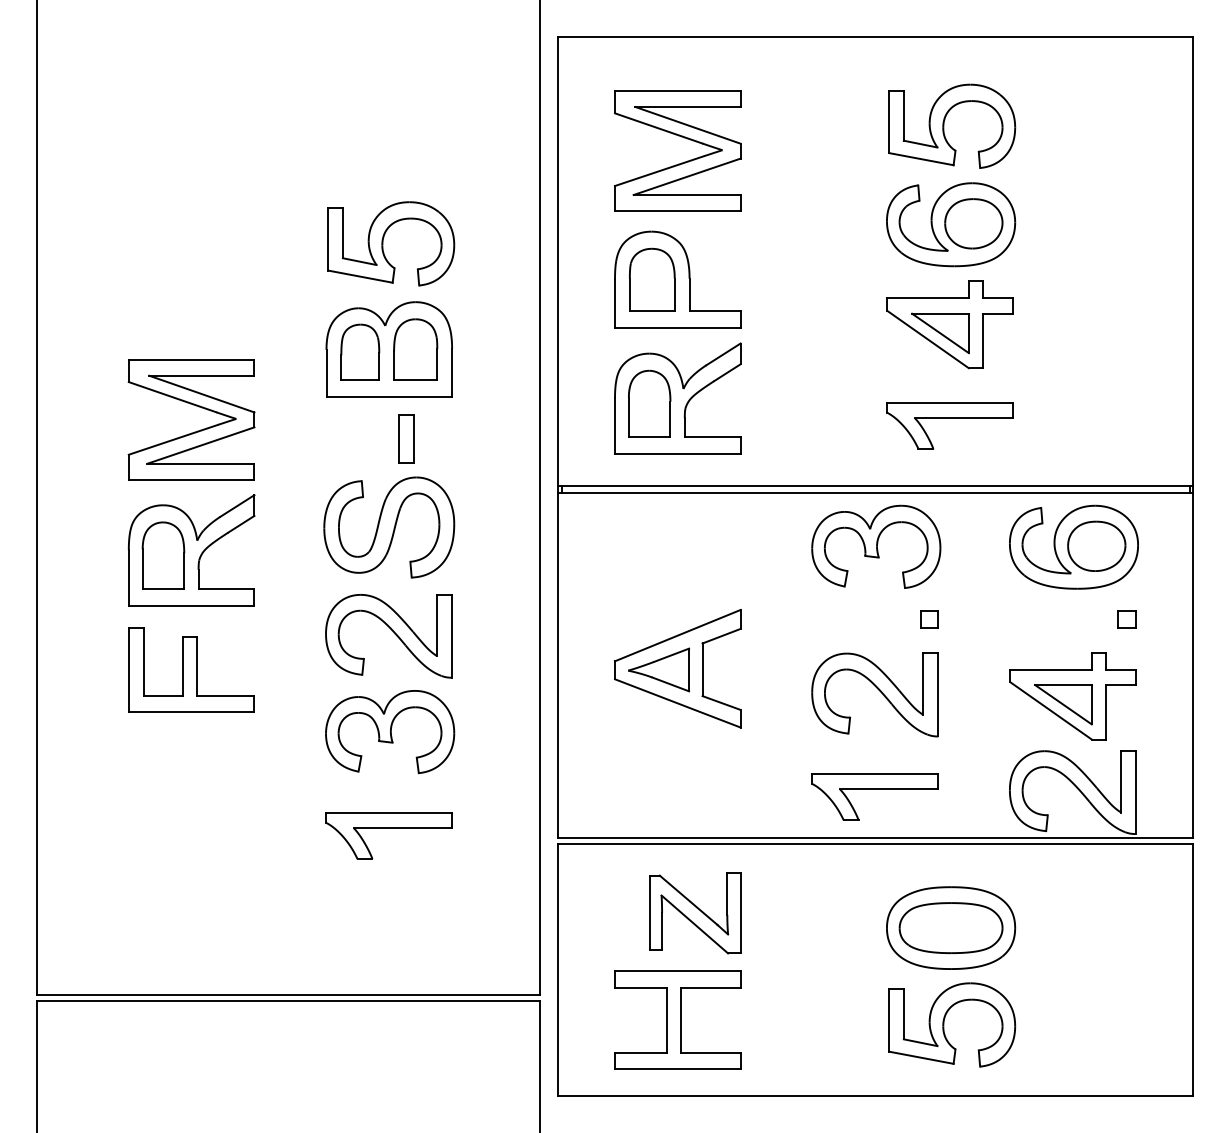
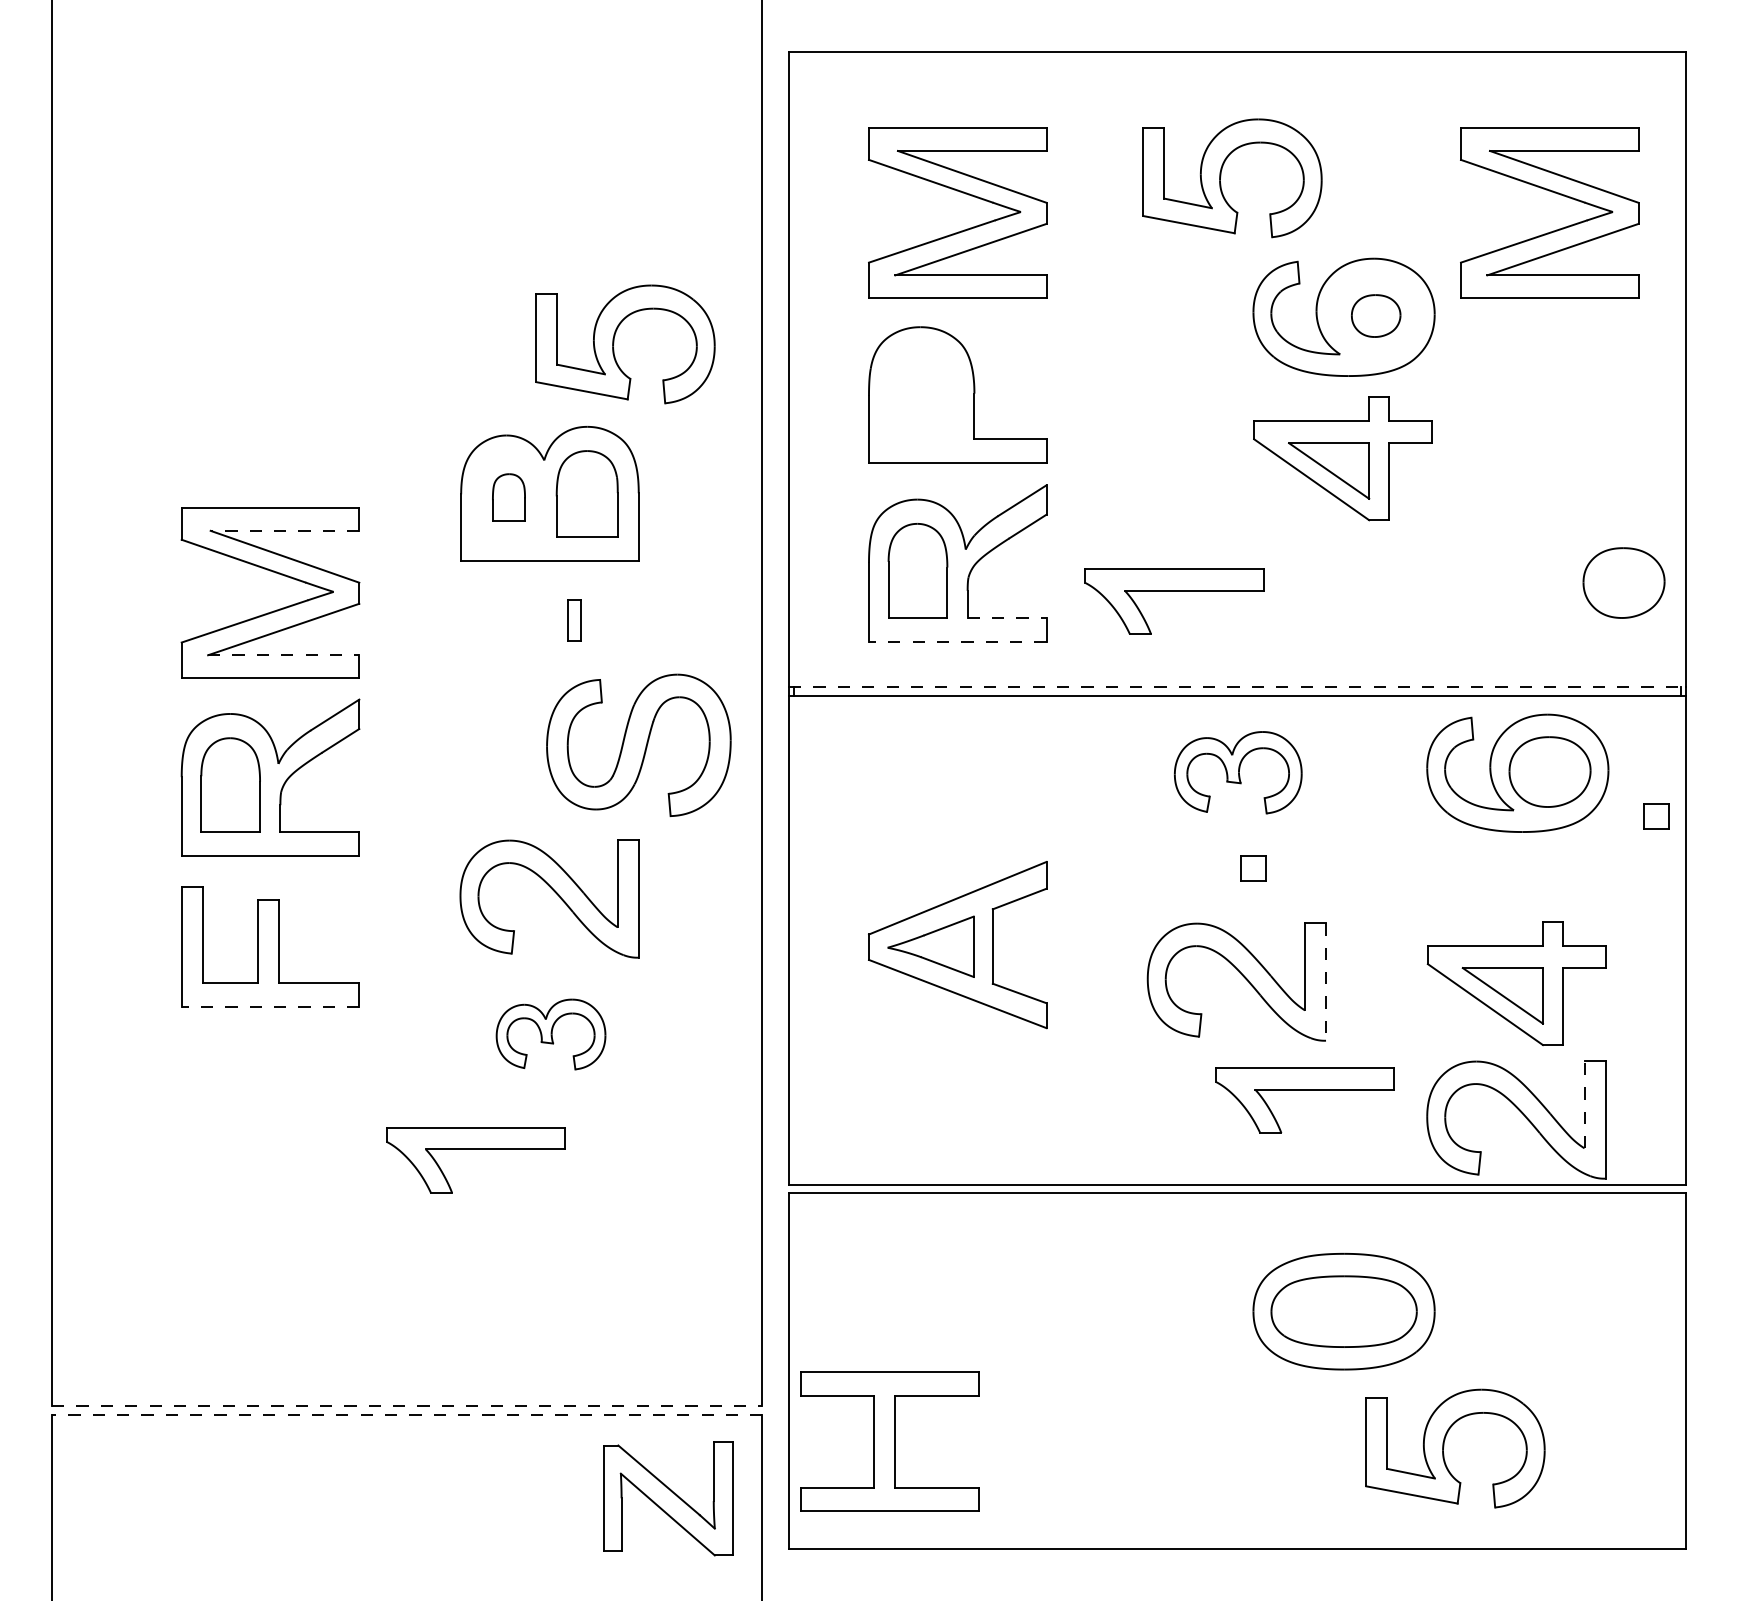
part: (944, 125) -> (1221, 176), moved
part: (1101, 162) -> (1556, 229), added
part: (973, 223) -> (1375, 315), size x0.6
part: (383, 243) -> (614, 343), moved
part: (652, 279) -> (921, 394), removed
part: (359, 352) -> (508, 497), size x0.6
line: (201, 375) -> (284, 530), solid -> dashed
part: (1148, 412) -> (1623, 582), added
part: (949, 418) -> (1174, 591), moved
line: (712, 437) -> (1007, 618), solid -> dashed
part: (406, 439) -> (574, 620), size x0.6
line: (677, 454) -> (957, 641), solid -> dashed
line: (200, 463) -> (283, 655), solid -> dashed
line: (875, 486) -> (1237, 687), solid -> dashed
part: (388, 526) -> (638, 744), moved
part: (875, 546) -> (1237, 772), size x0.7
part: (929, 619) -> (1253, 868), moved
part: (1127, 619) -> (1656, 816), moved
line: (938, 695) -> (1326, 982), solid -> dashed
line: (191, 712) -> (270, 1006), solid -> dashed
part: (389, 732) -> (550, 1034), size x0.6
line: (1121, 781) -> (1584, 1104), solid -> dashed
part: (874, 790) -> (1304, 1090), moved
part: (388, 828) -> (475, 1149), moved
part: (695, 913) -> (668, 1498), moved
line: (288, 995) -> (407, 1406), solid -> dashed
line: (287, 1001) -> (406, 1415), solid -> dashed
part: (677, 1019) -> (889, 1441), moved
part: (944, 1023) -> (1444, 1446), moved

